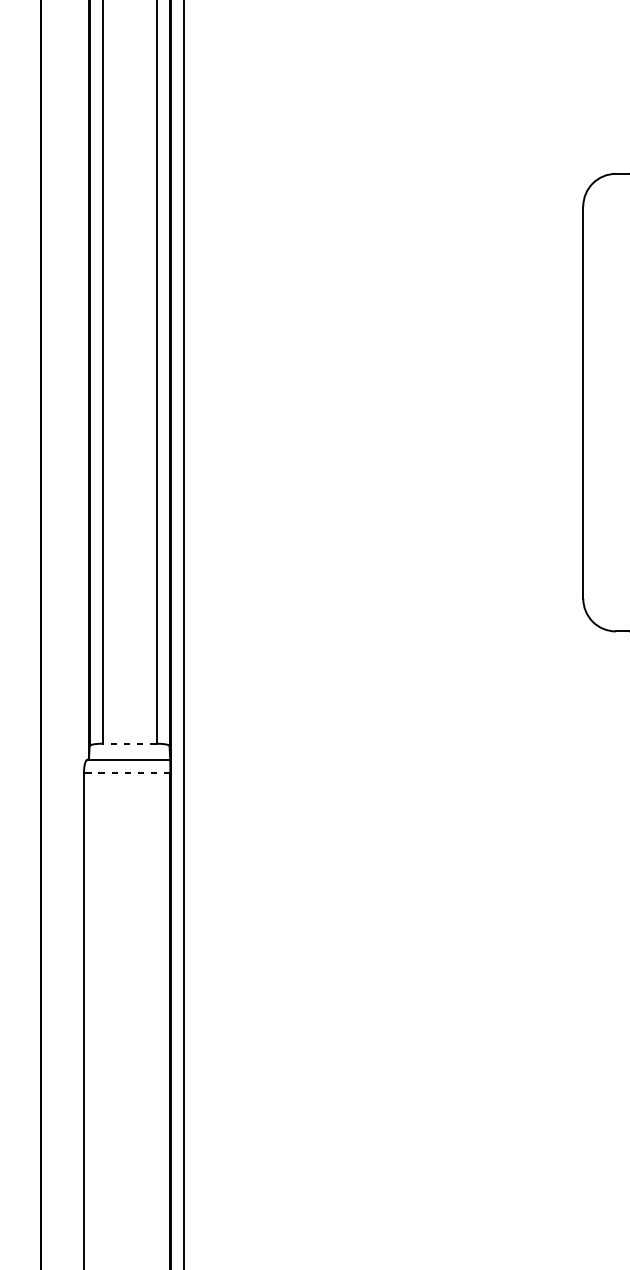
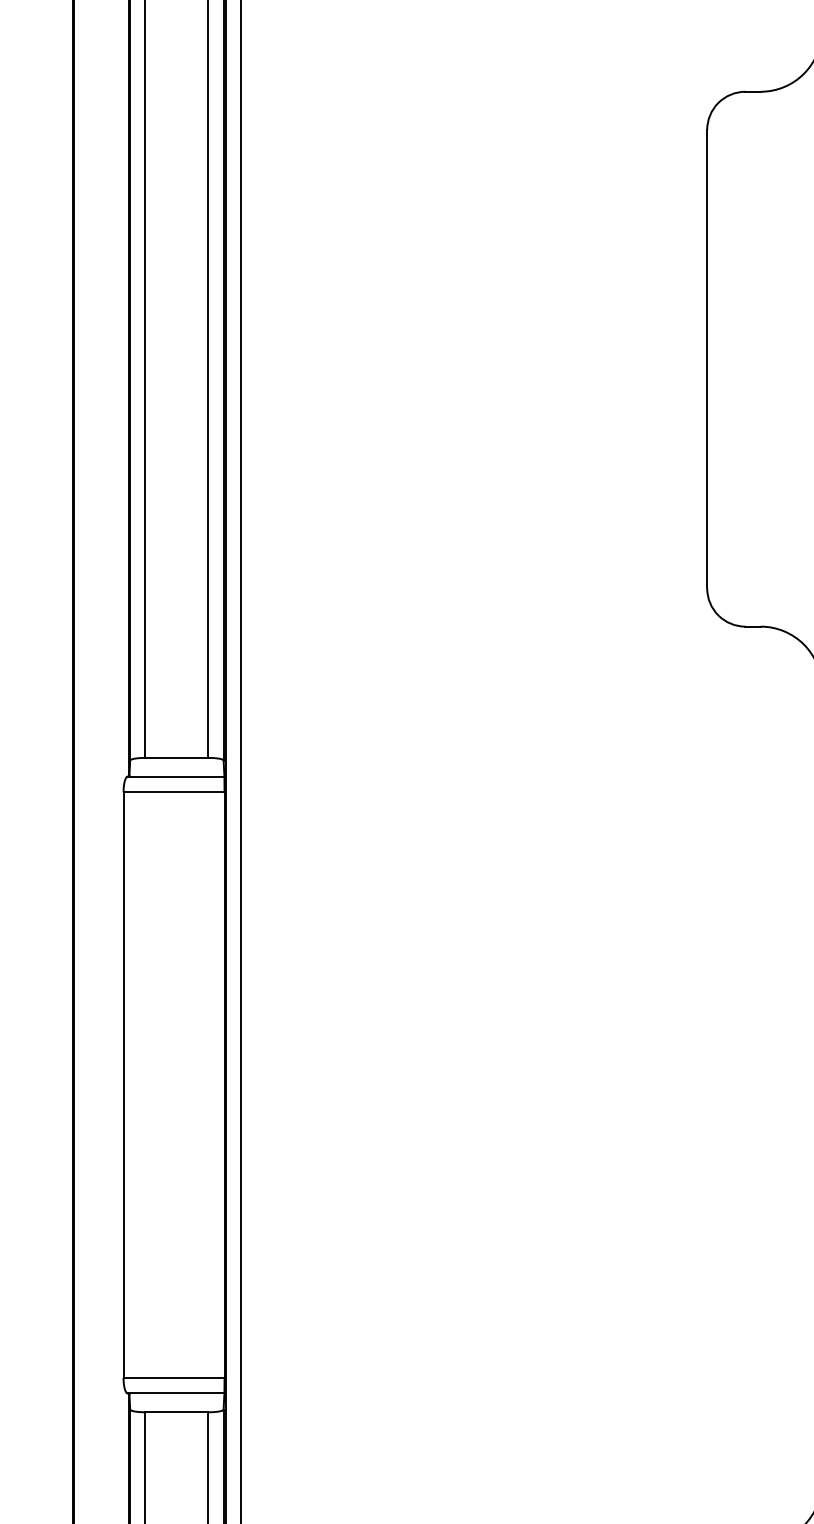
line: (129, 743) -> (176, 757), dashed -> solid
line: (126, 773) -> (173, 792), dashed -> solid

